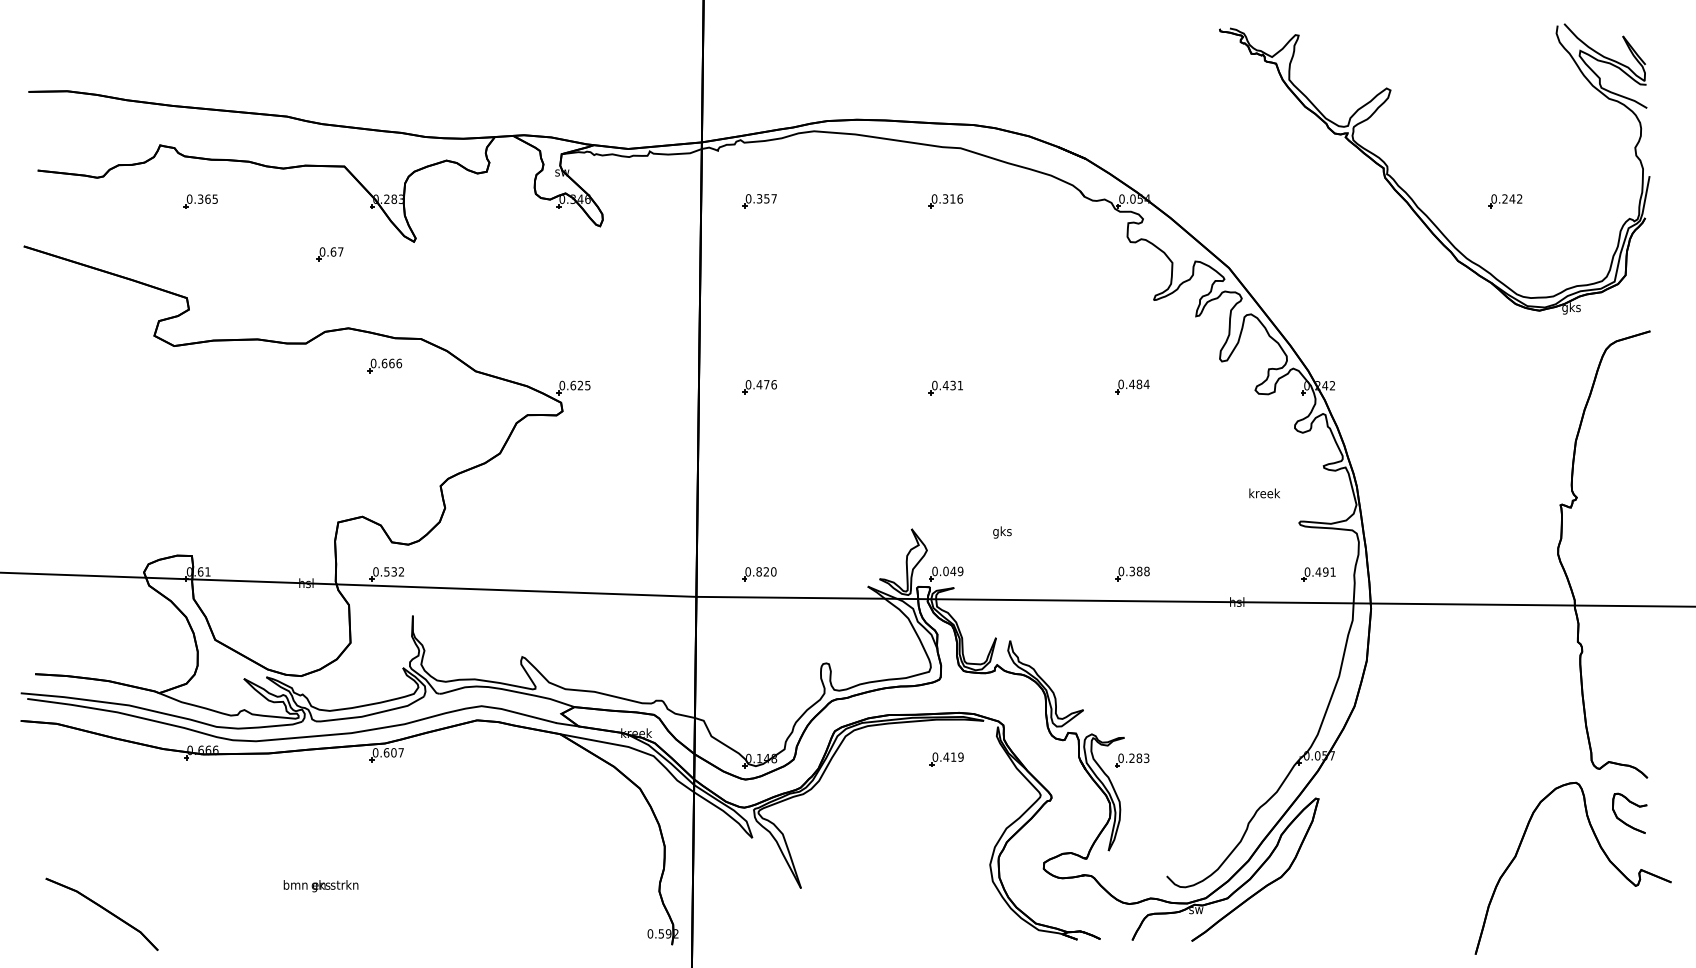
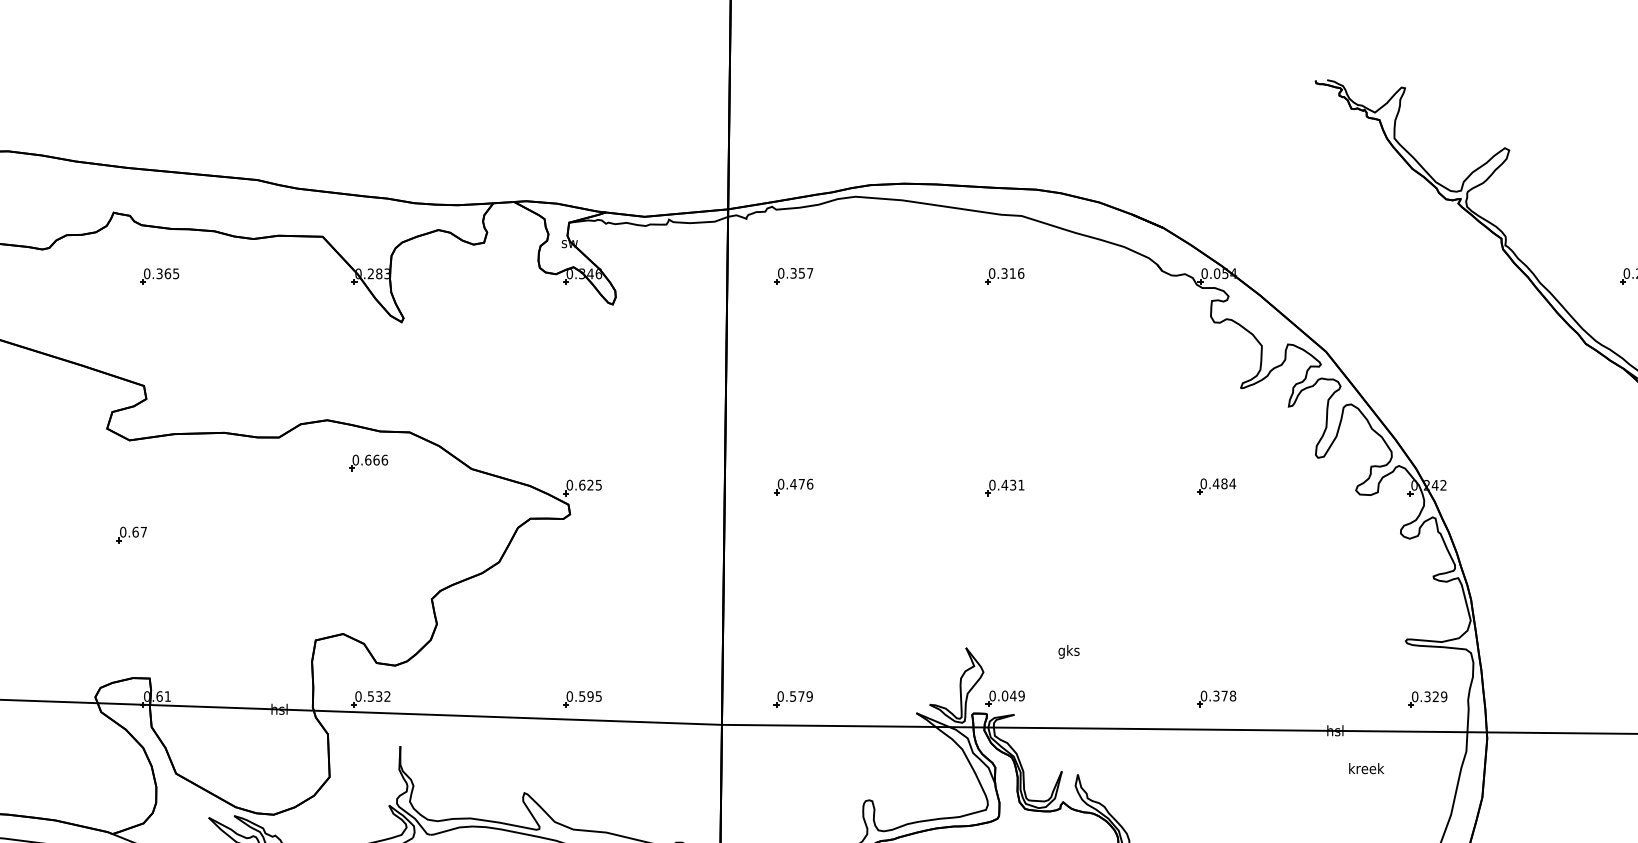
part: (329, 254) -> (131, 535), moved
text: (1264, 493) -> (1366, 768), moved
text: (766, 571) -> (801, 696), 0.820 -> 0.579
text: (1139, 571) -> (1224, 696), 0.388 -> 0.378
text: (1325, 571) -> (1435, 696), 0.491 -> 0.329
part: (573, 574) -> (582, 699), added

